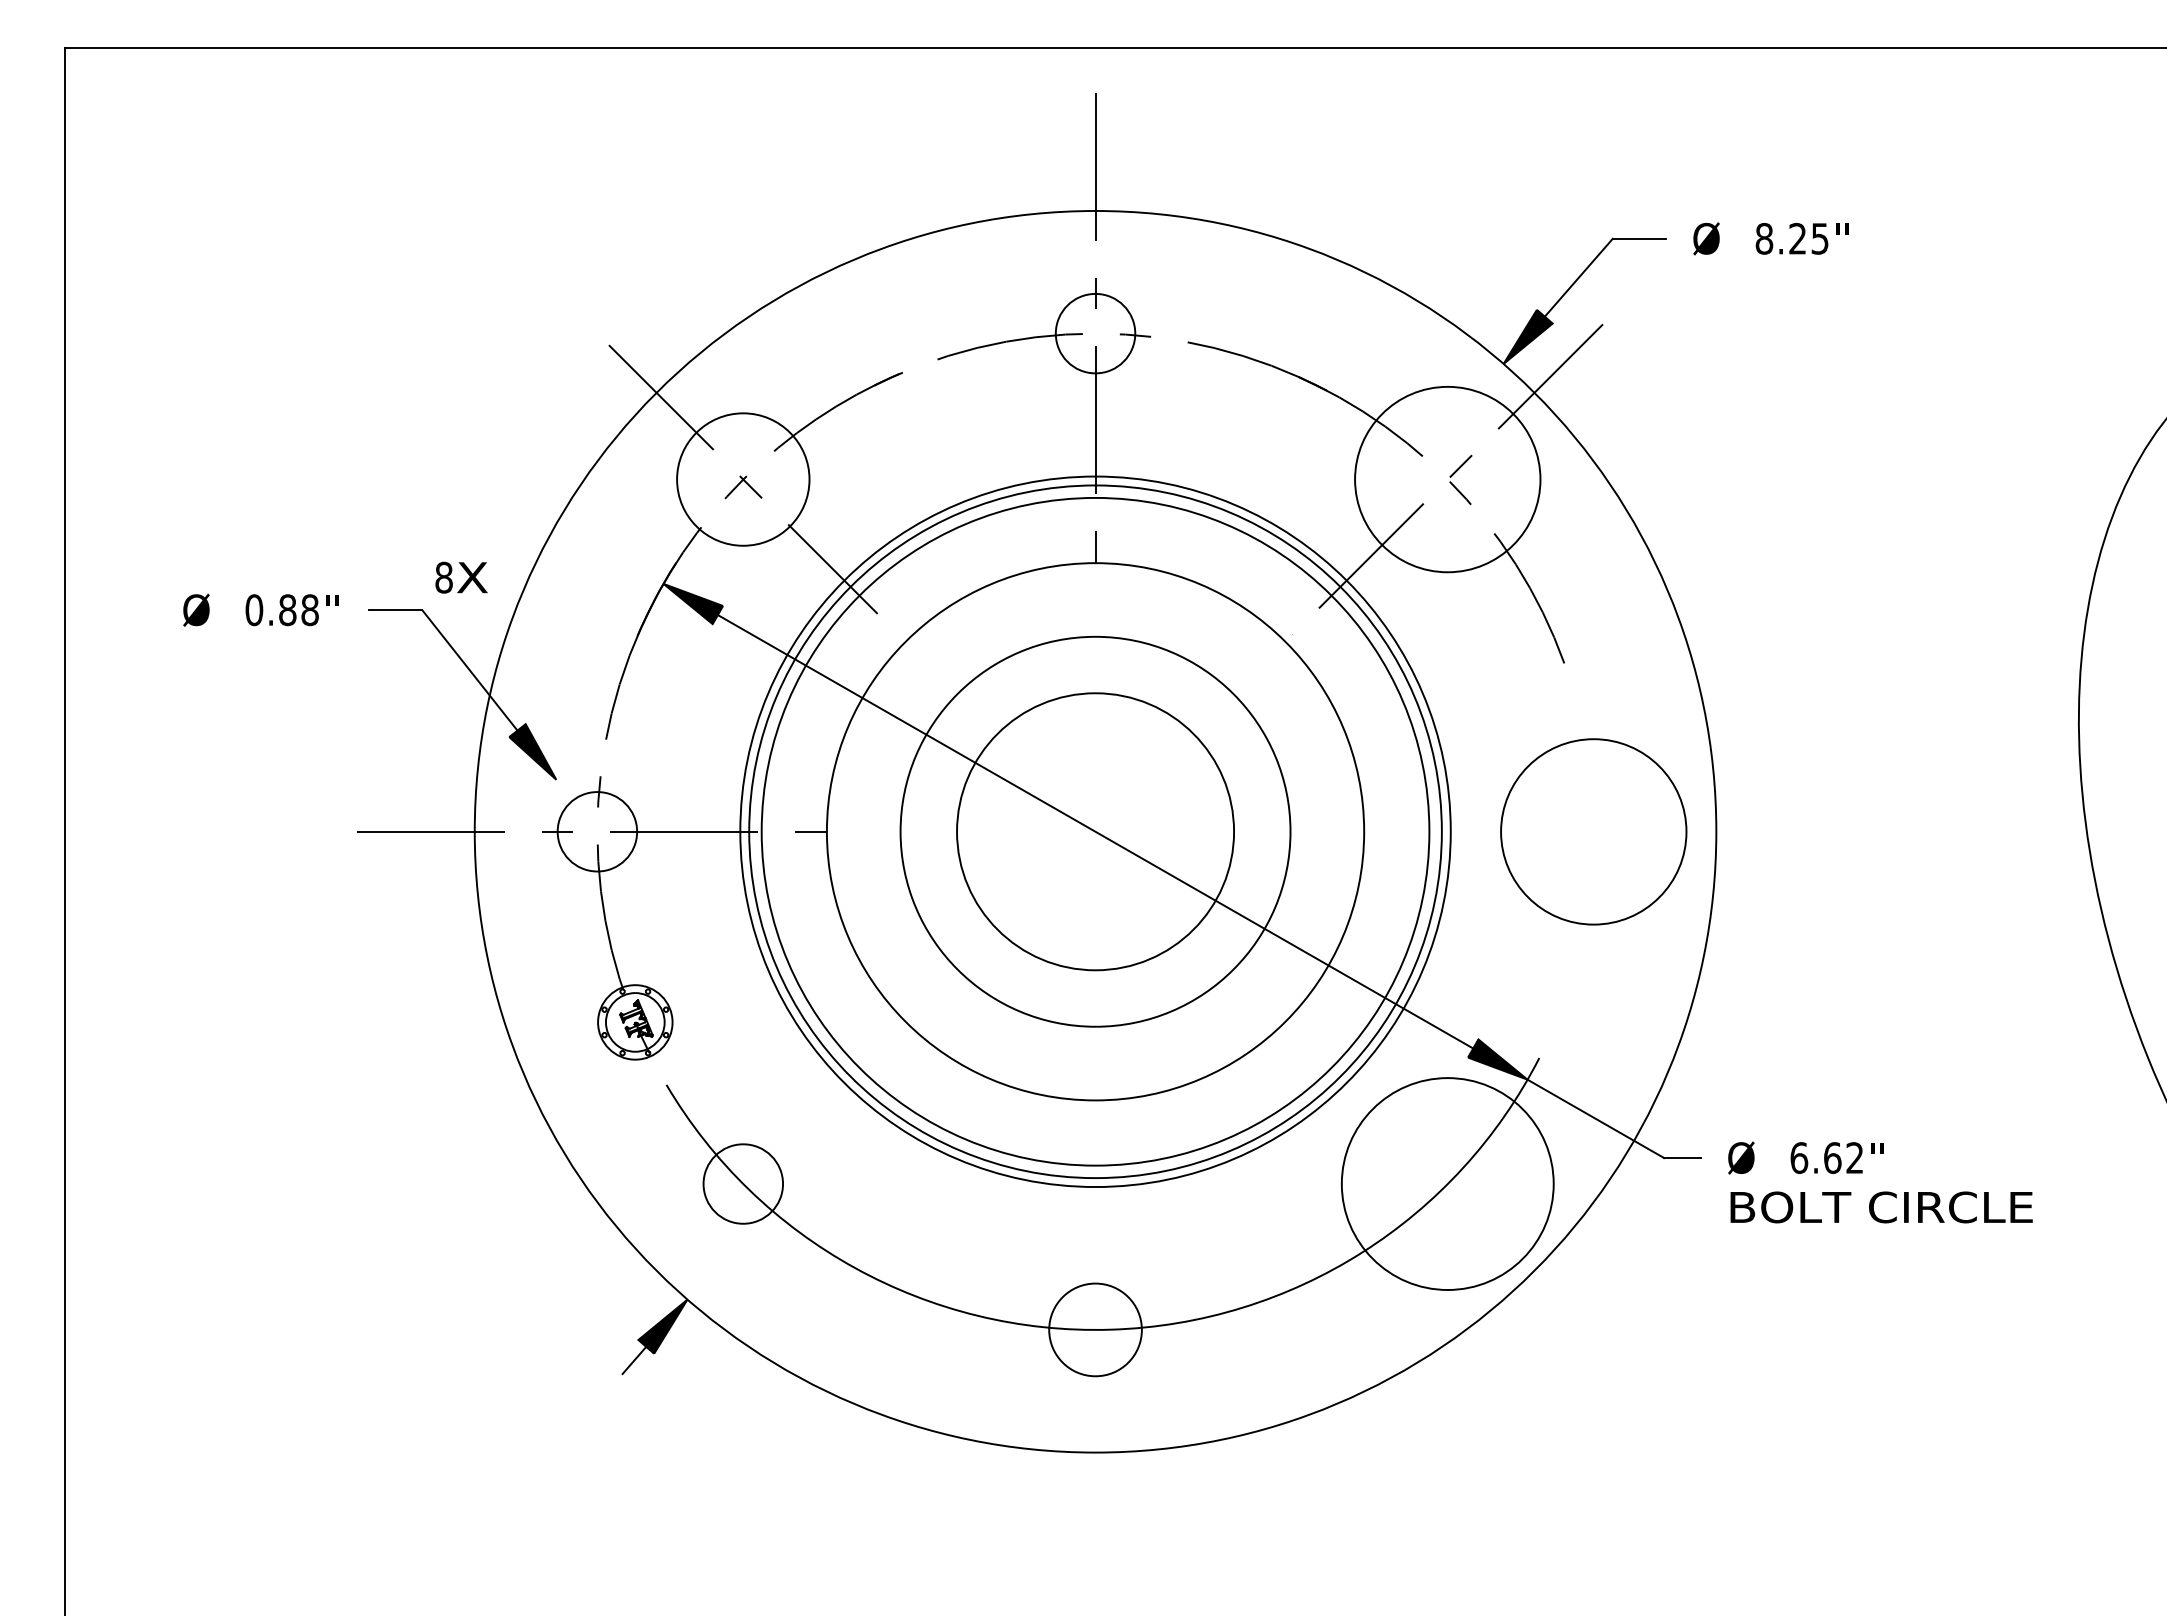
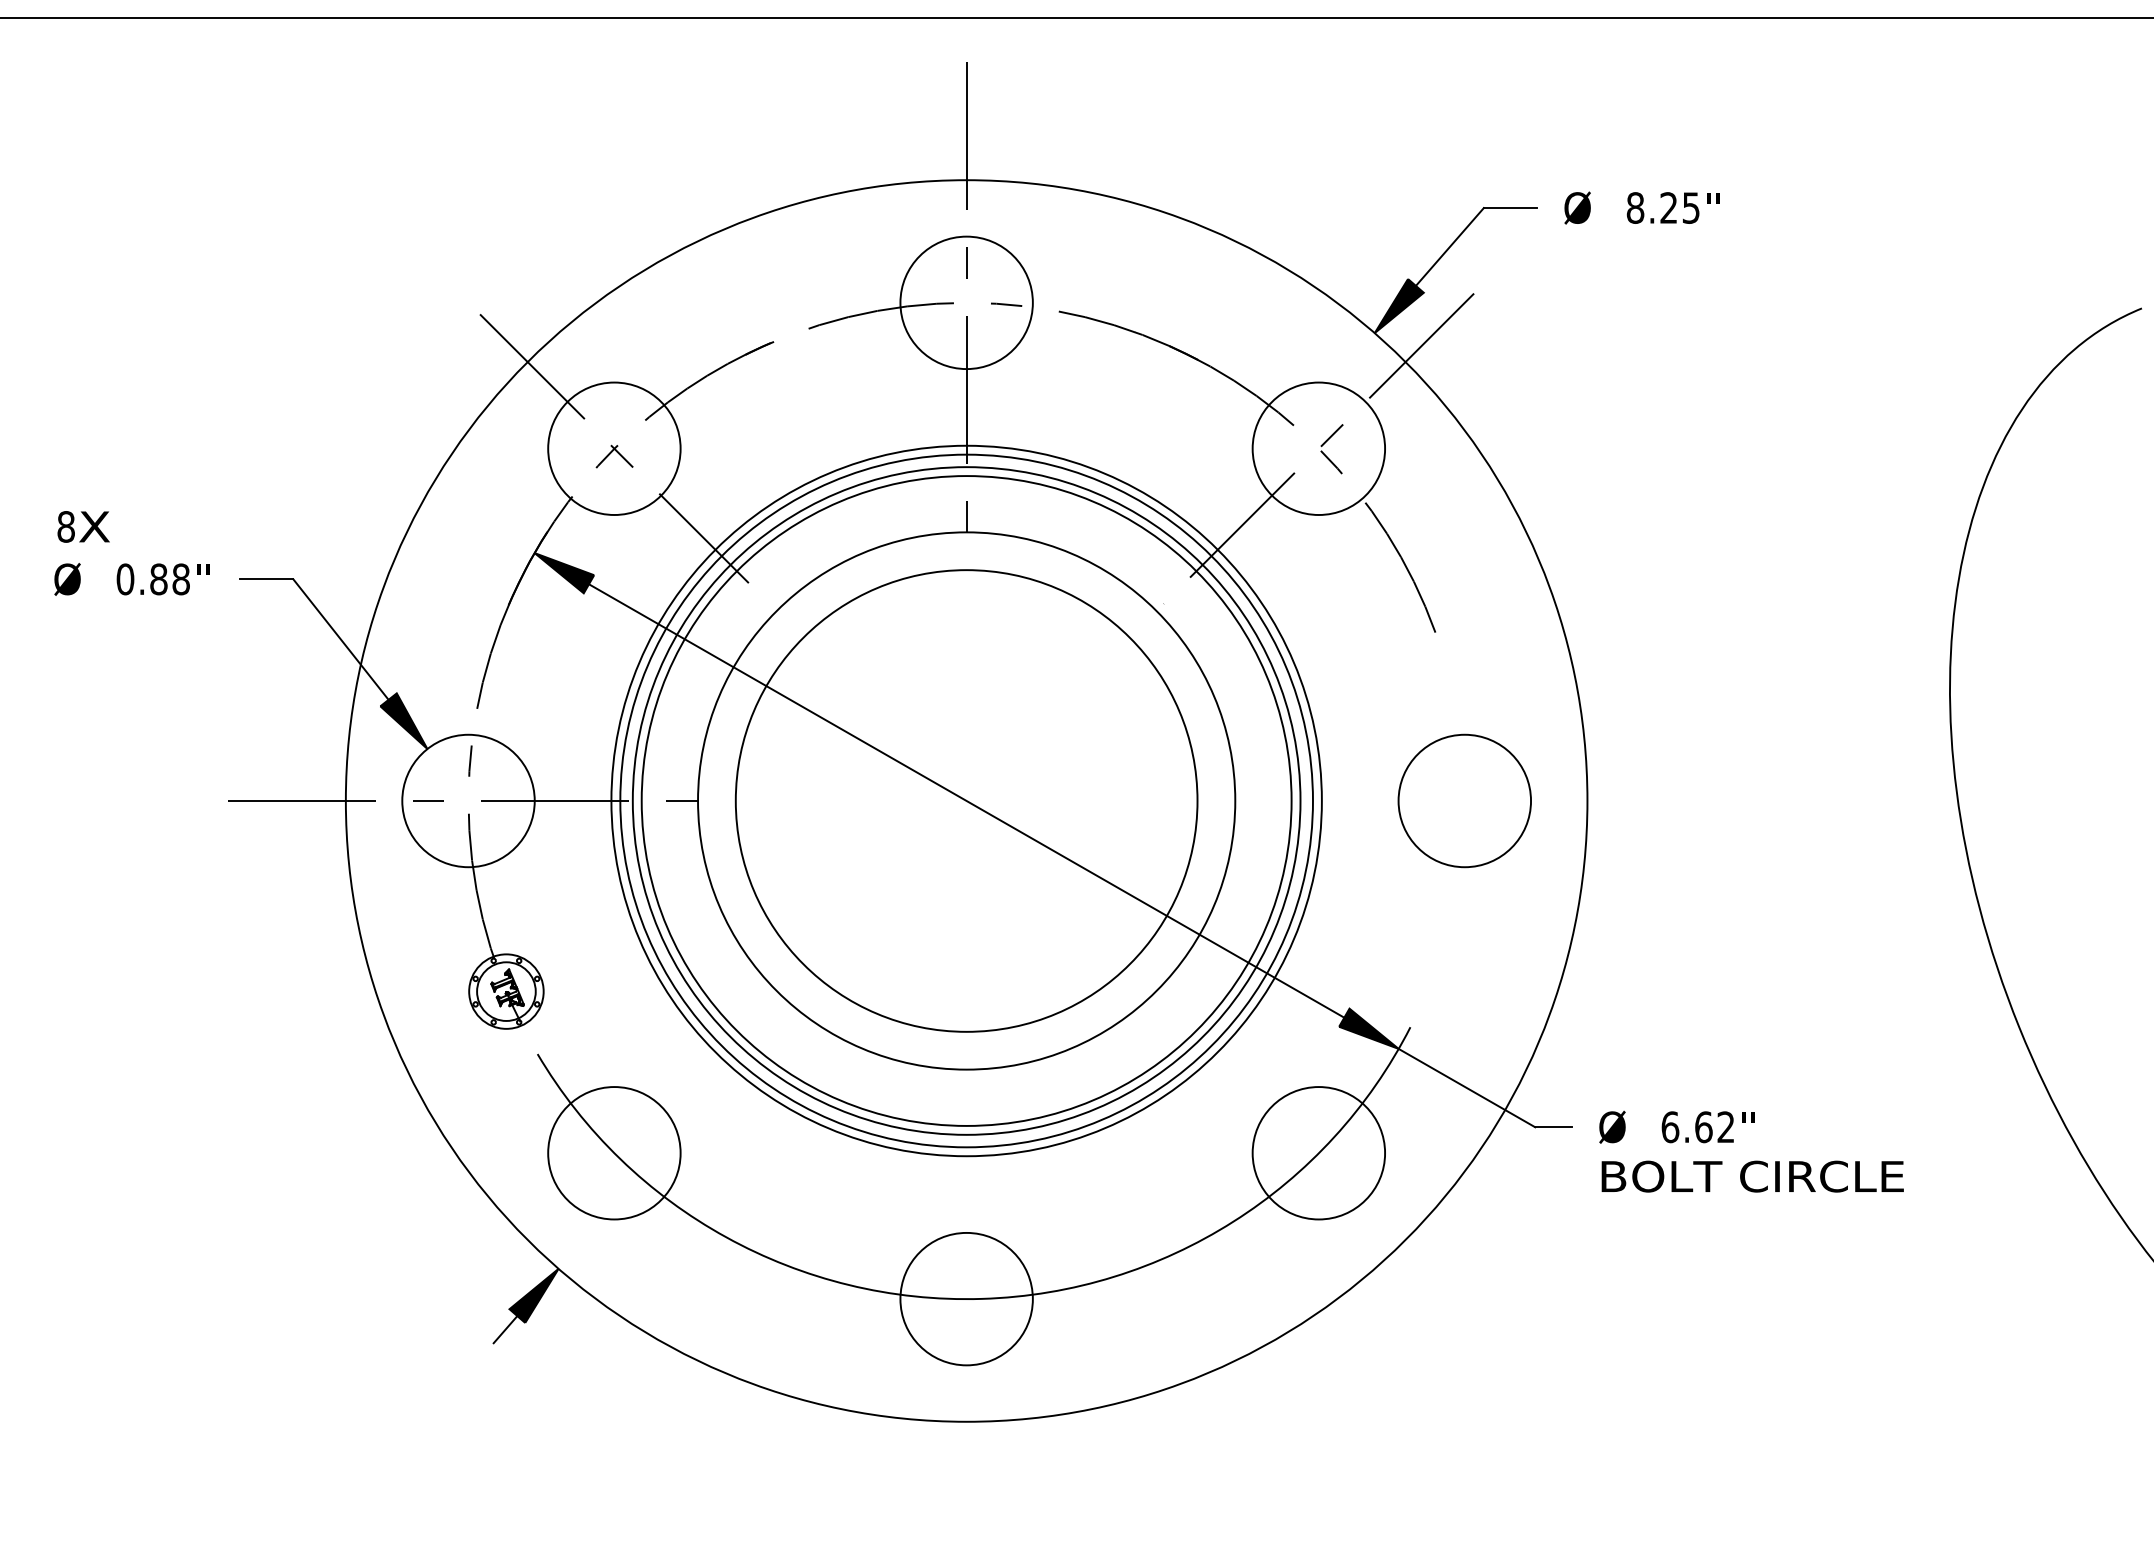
circle: (1095, 333) -> (966, 302), size x1.67
circle: (1447, 479) -> (1318, 448), size x0.71
text: (461, 577) -> (83, 526), moved
circle: (597, 831) -> (468, 800), size x1.67
circle: (1095, 831) -> (966, 800), size x1.67
circle: (1095, 831) -> (966, 800), size x1.67
circle: (1593, 831) -> (1464, 800), size x0.71
circle: (743, 1183) -> (614, 1152), size x1.67
circle: (1447, 1183) -> (1318, 1152), size x0.62
circle: (1095, 1329) -> (966, 1298), size x1.43

